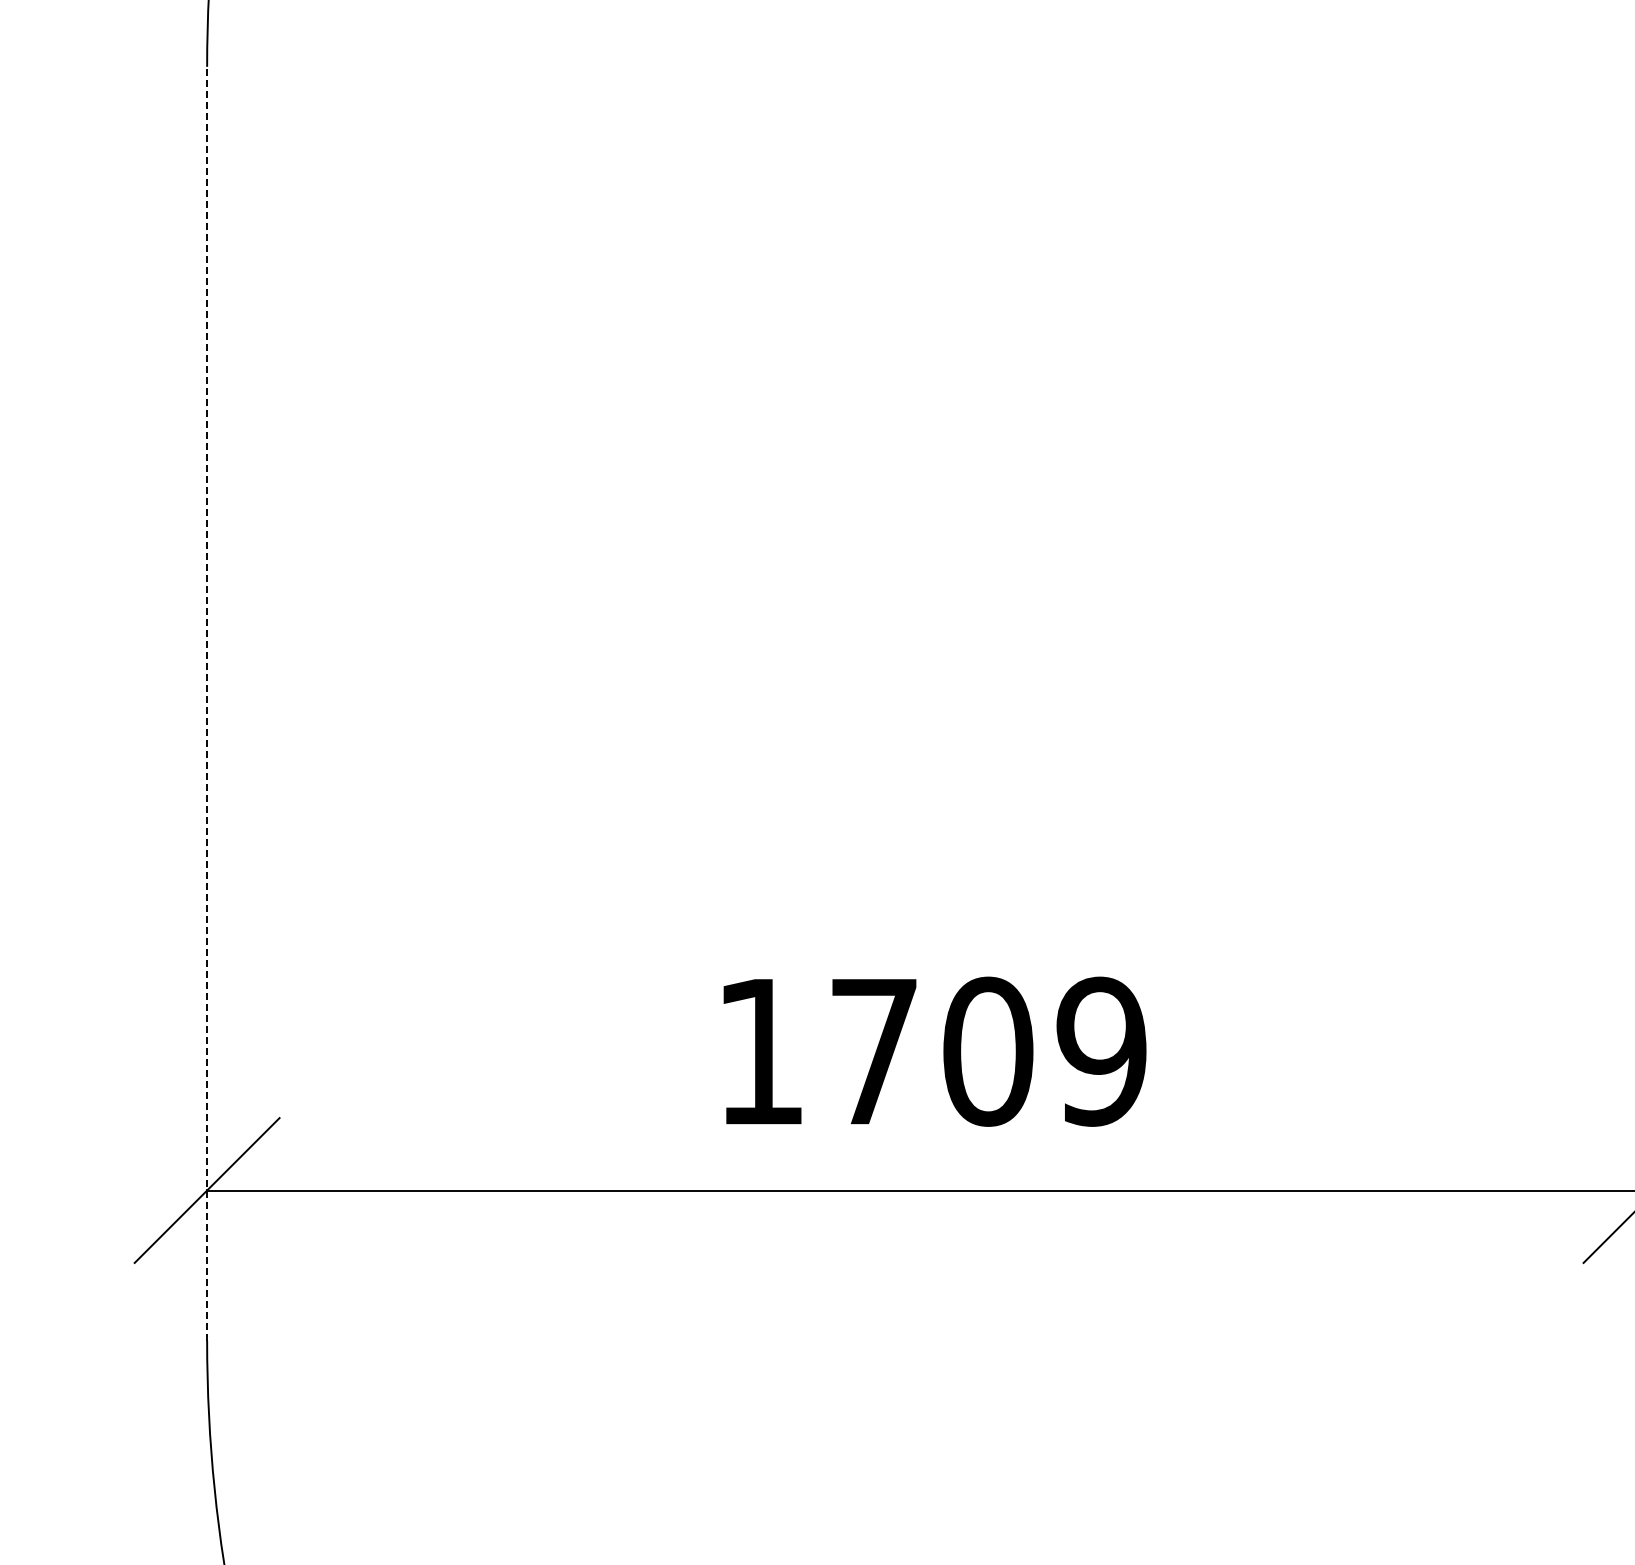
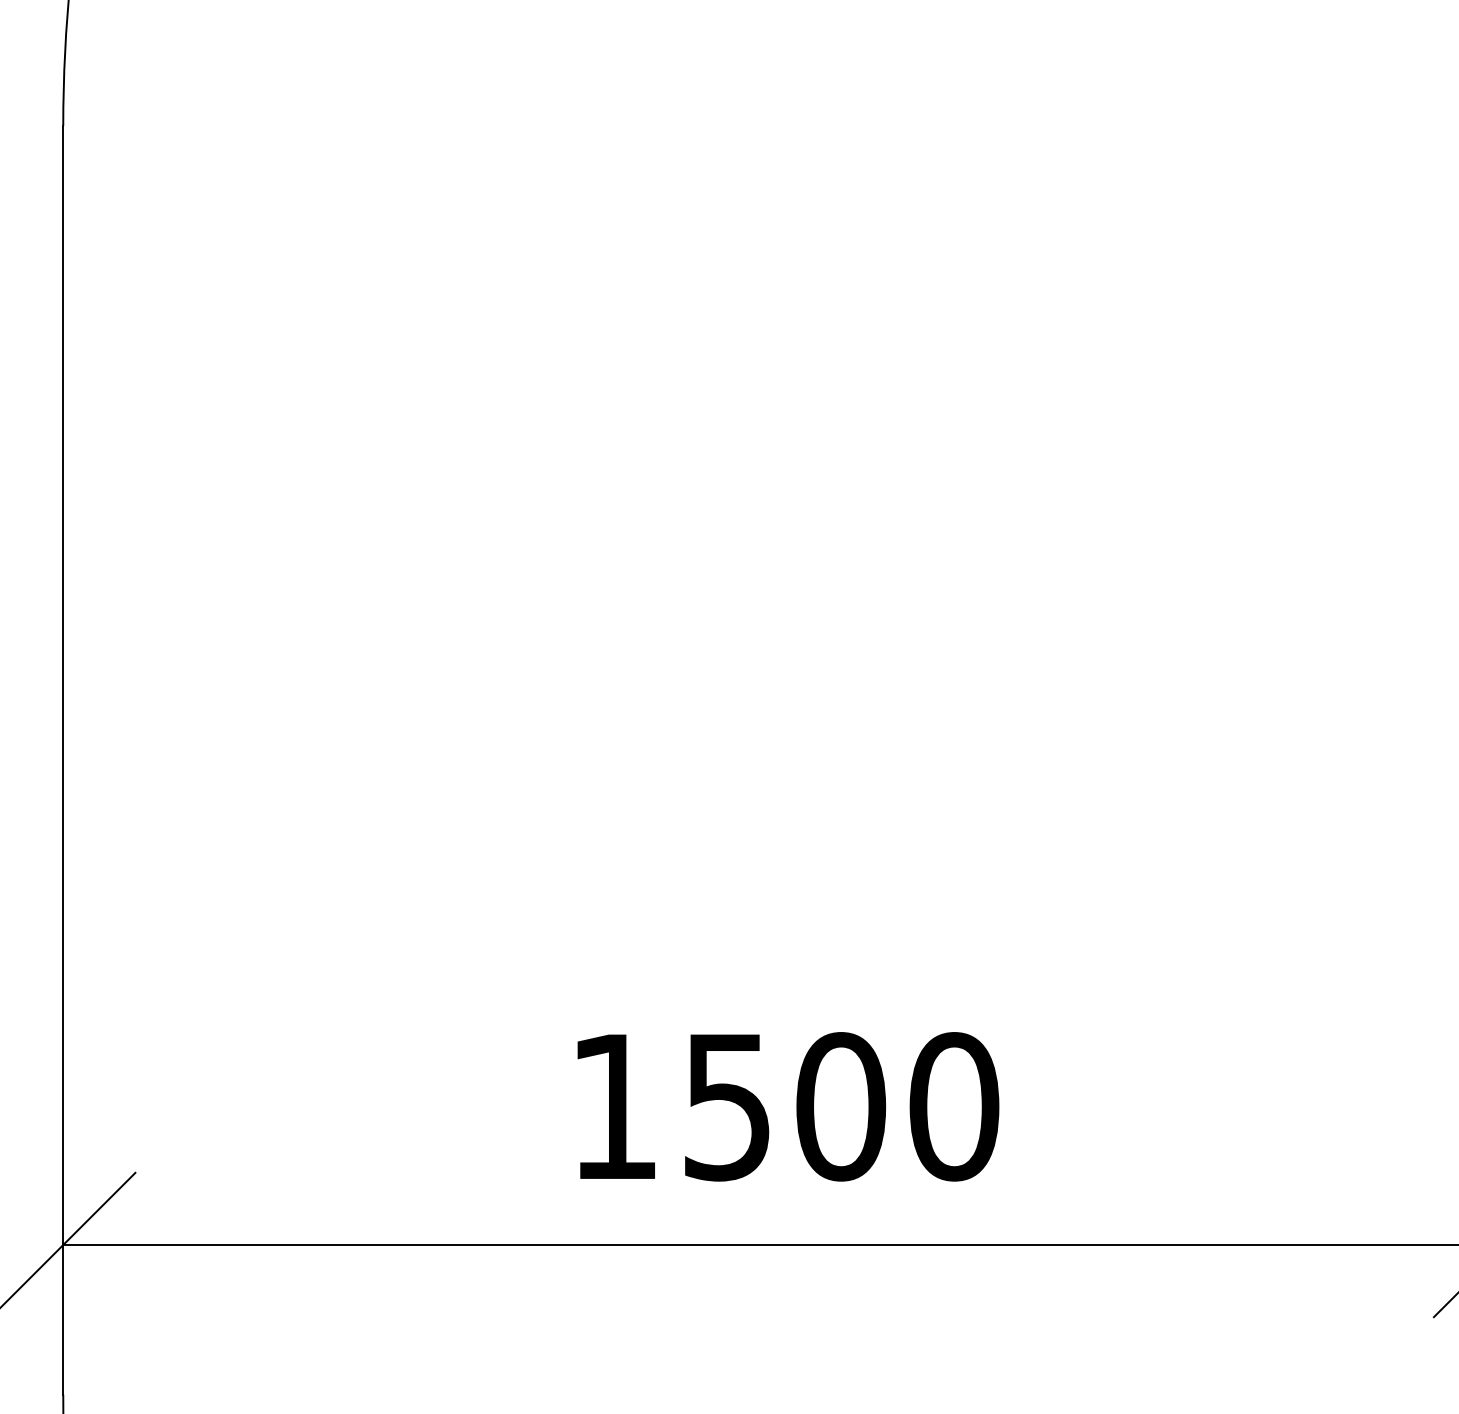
line: (207, 703) -> (63, 760), dashed -> solid
text: (989, 1051) -> (842, 1106), 1709 -> 1500

